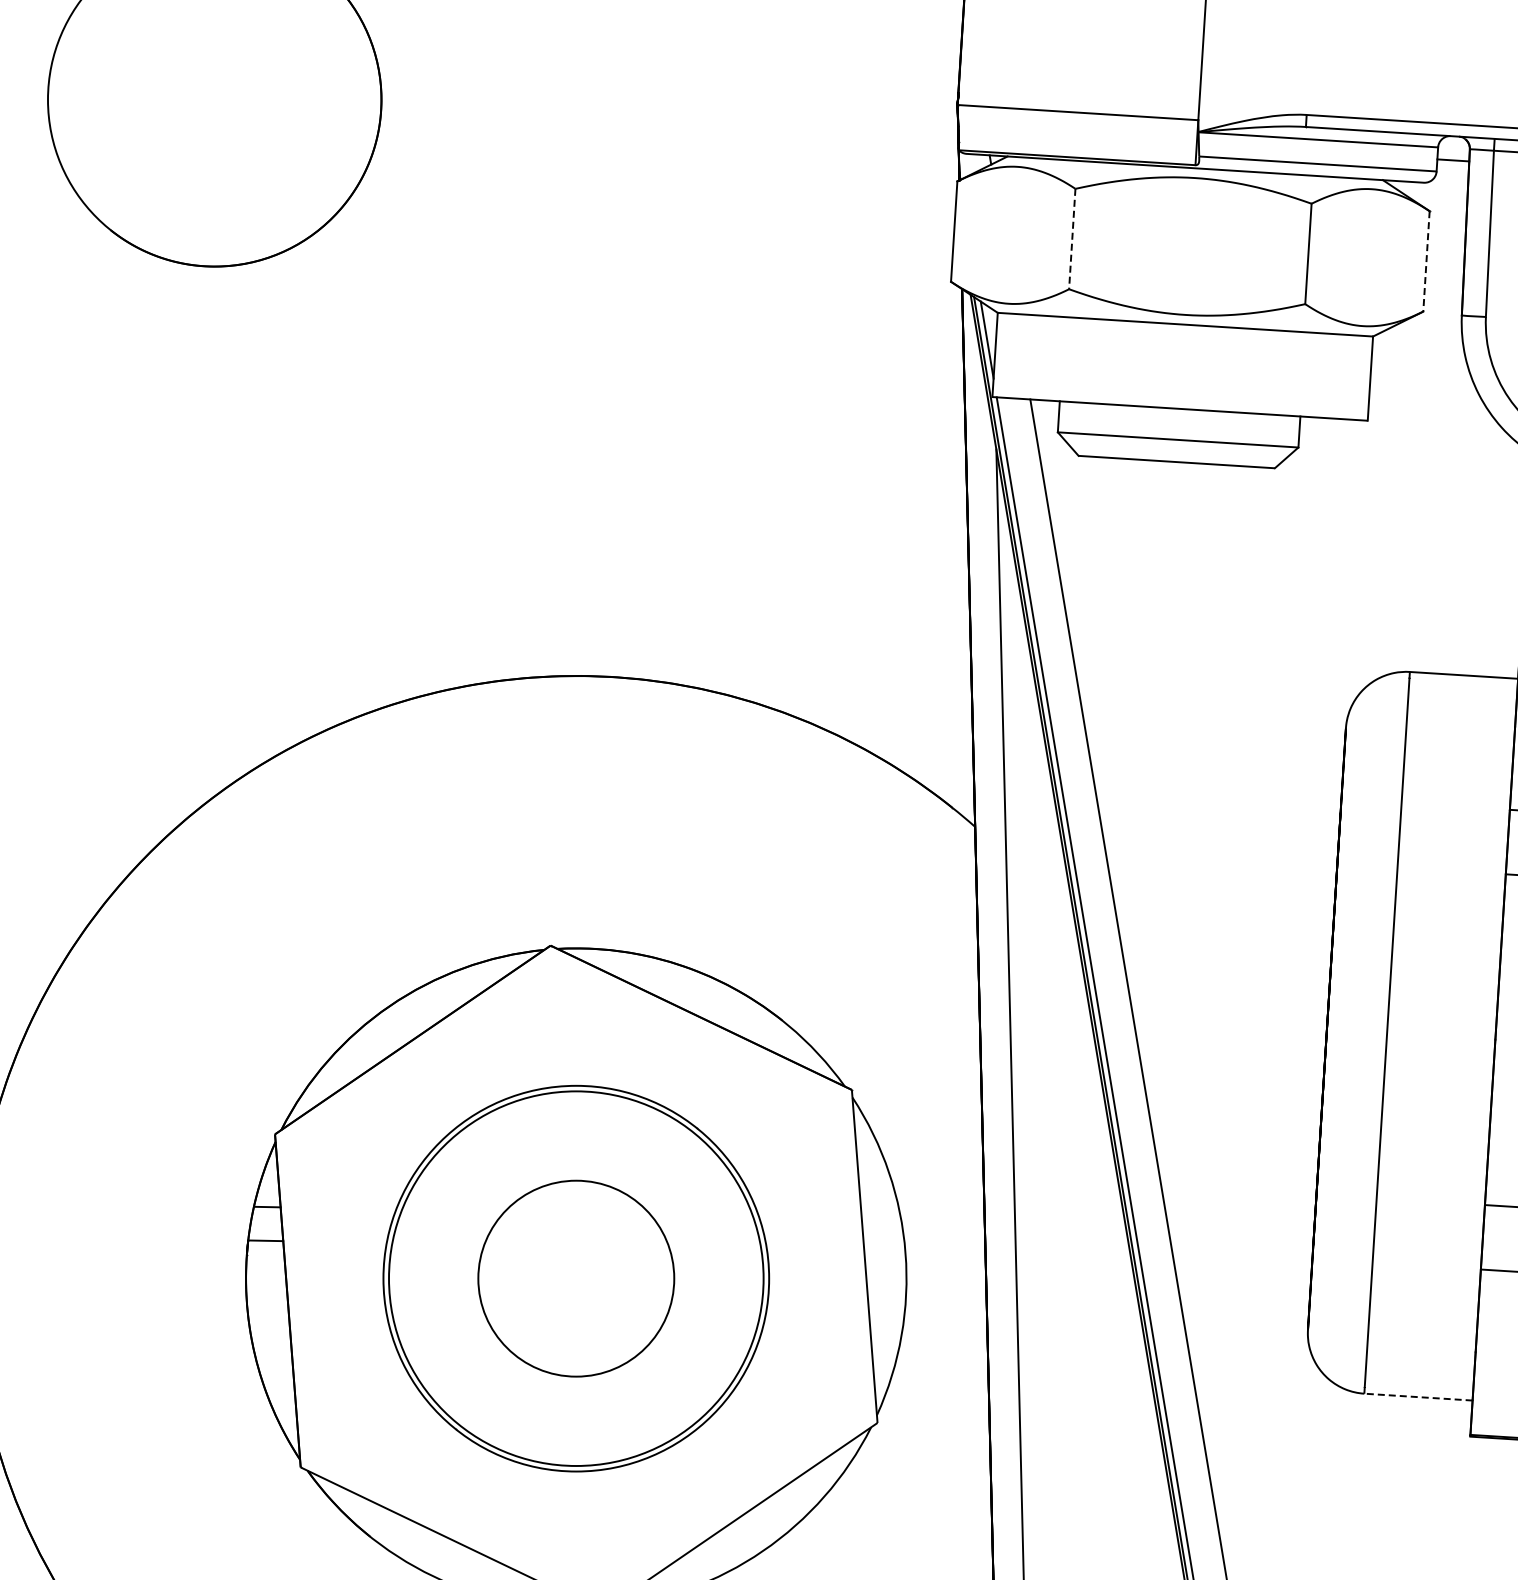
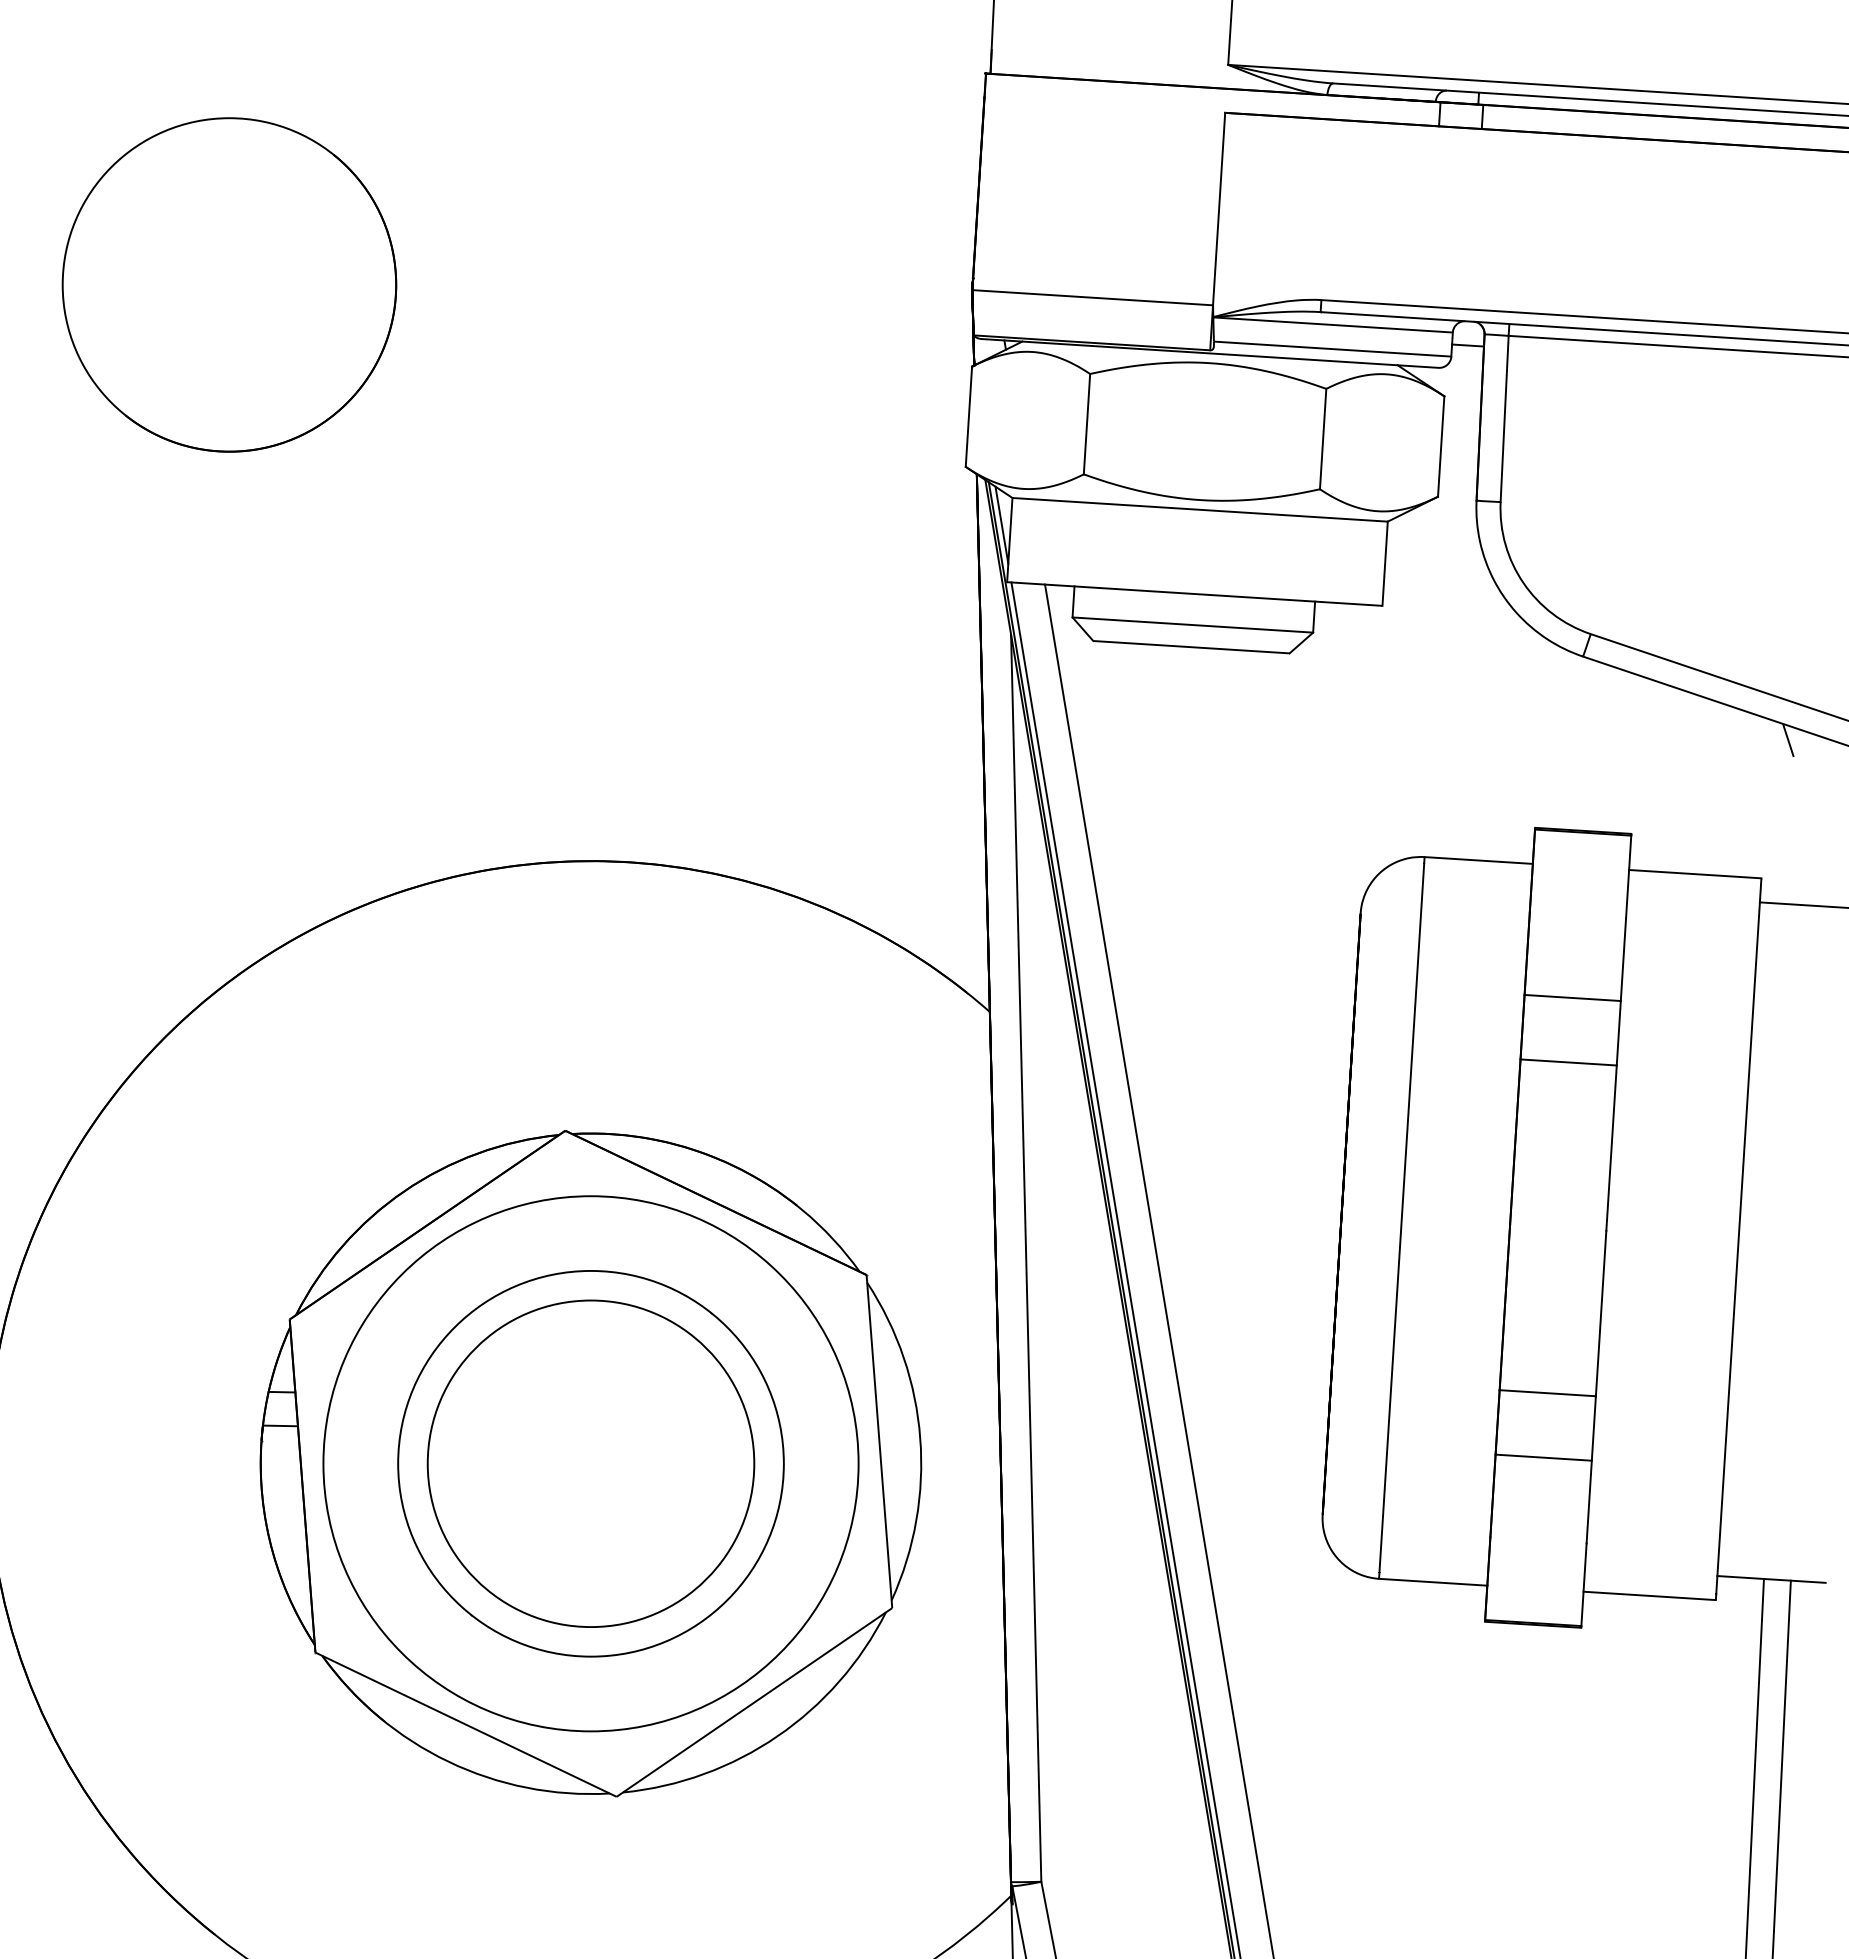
line: (1071, 239) -> (1086, 424), dashed -> solid
line: (1426, 262) -> (1441, 447), dashed -> solid
circle: (575, 1278) -> (590, 1463), size x1.43
circle: (575, 1278) -> (590, 1463), size x1.67
line: (1417, 1397) -> (1432, 1582), dashed -> solid

